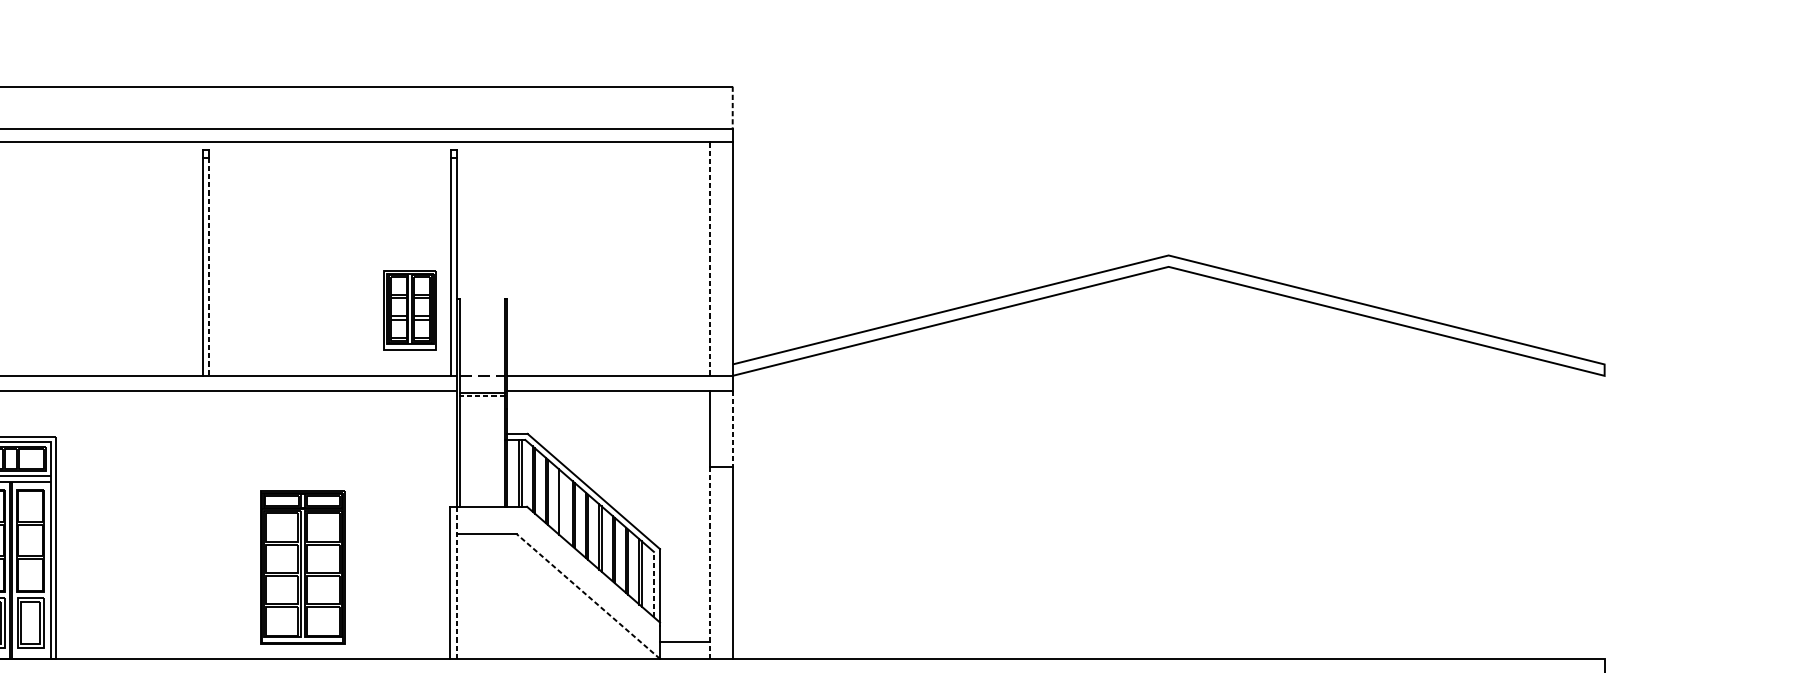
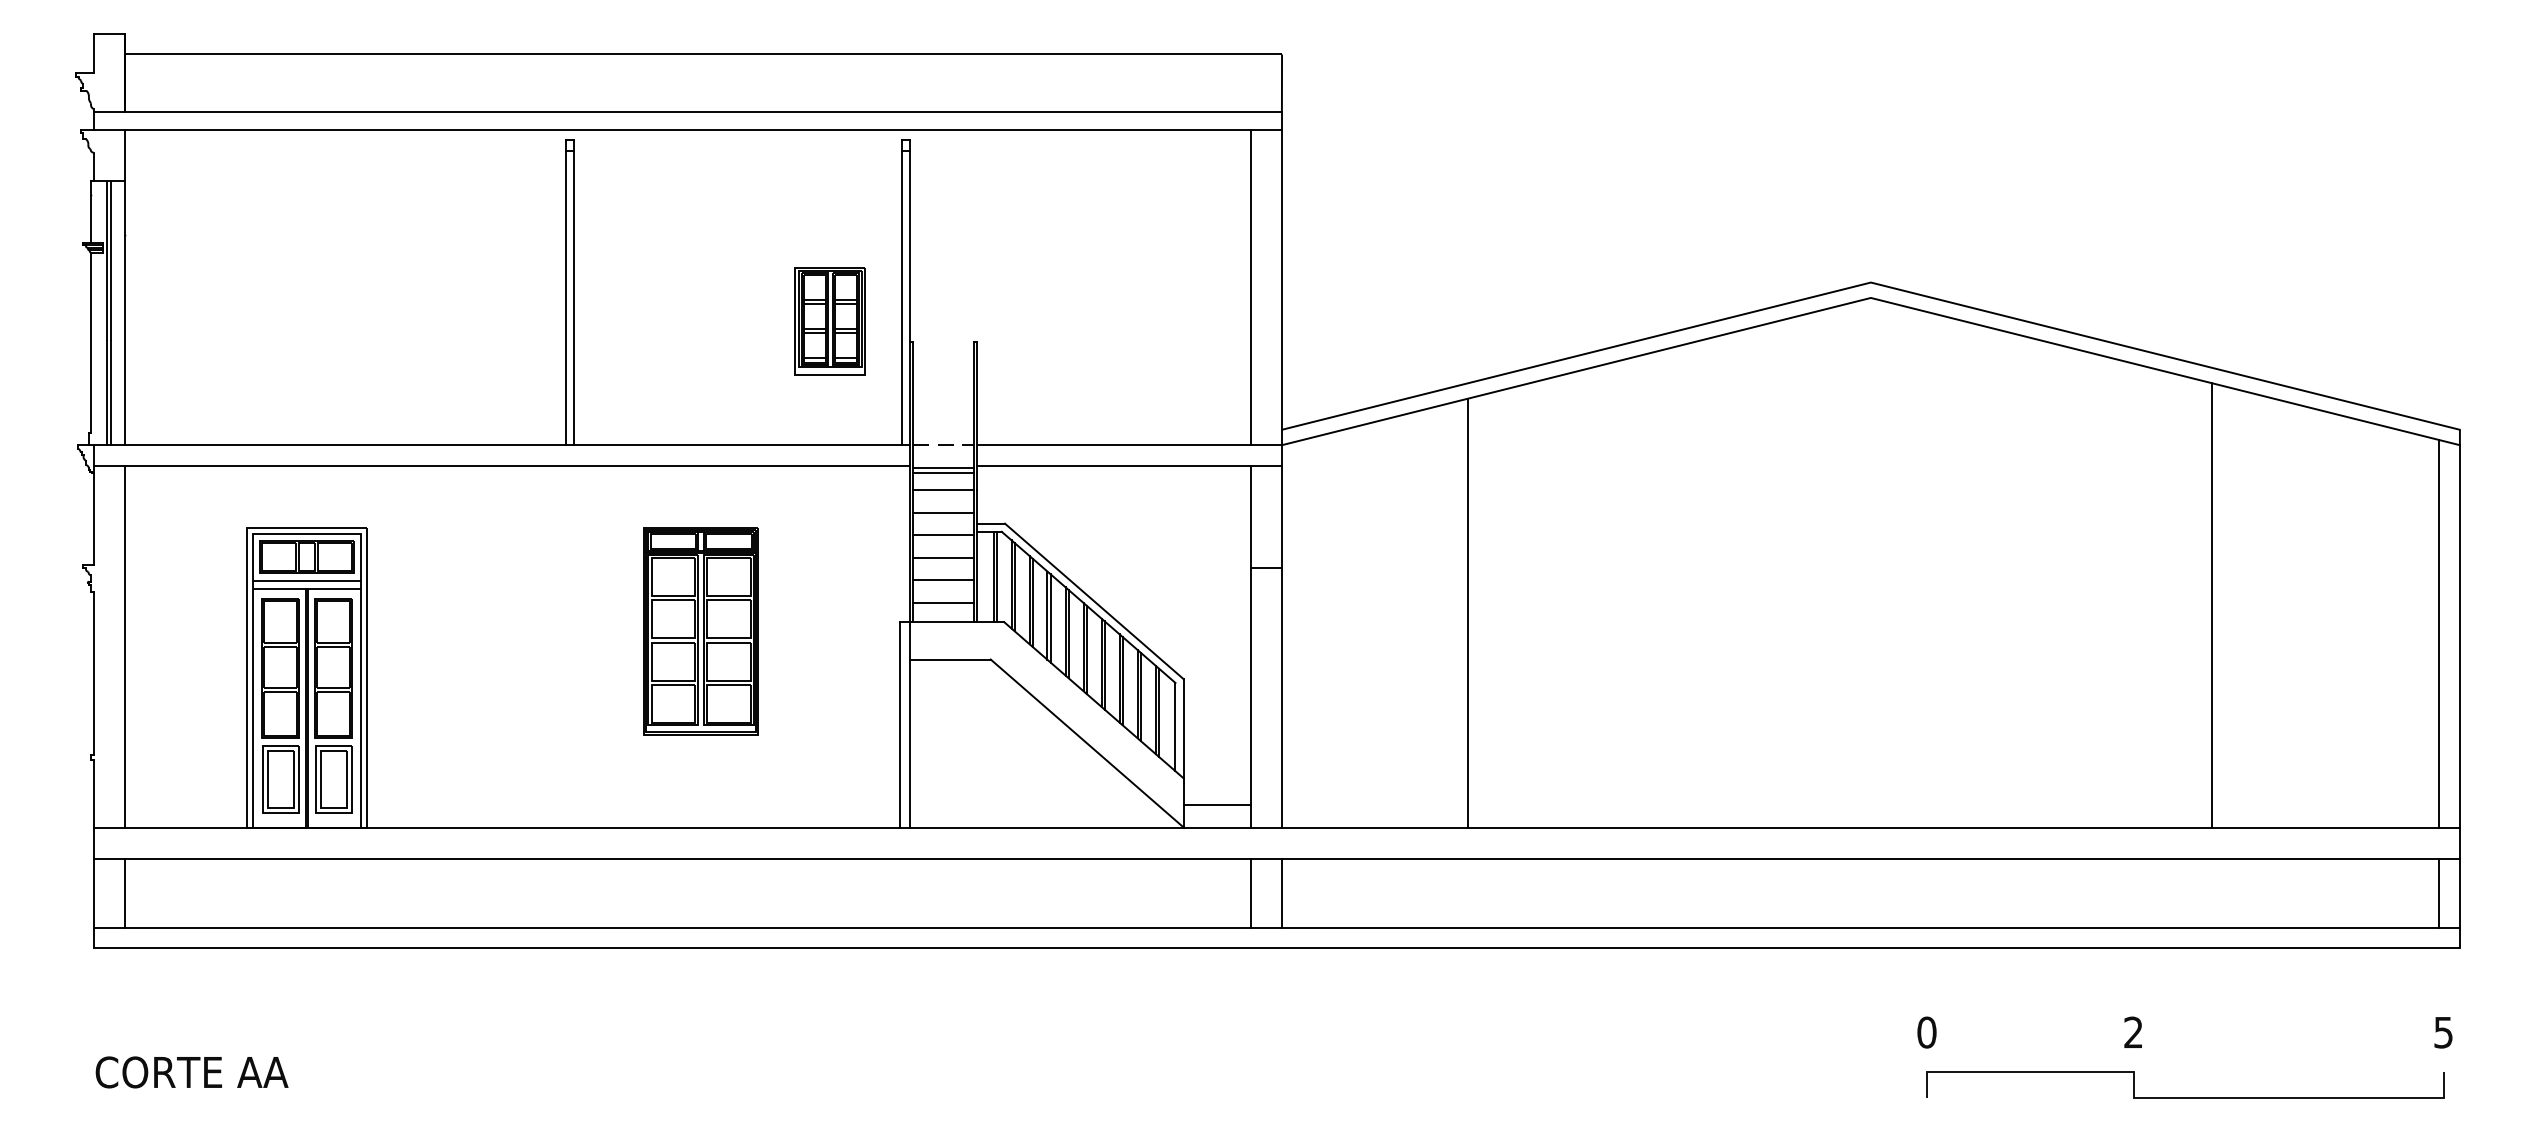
line: (732, 108) -> (1281, 83), dashed -> solid
line: (709, 259) -> (1250, 287), dashed -> solid
line: (209, 267) -> (574, 298), dashed -> solid
part: (409, 310) -> (829, 321), moved
line: (482, 396) -> (943, 472), dashed -> solid
line: (482, 409) -> (943, 490), added
line: (482, 425) -> (943, 512), added
line: (732, 429) -> (1281, 517), dashed -> solid
line: (482, 442) -> (943, 535), added
line: (482, 458) -> (943, 557), added
line: (482, 476) -> (943, 580), added
line: (482, 492) -> (943, 602), added
line: (1420, 494) -> (2211, 605), added
line: (870, 499) -> (1467, 612), added
line: (561, 504) -> (1050, 618), added
line: (1589, 515) -> (2439, 633), added
line: (1604, 517) -> (2459, 636), added
line: (709, 562) -> (1250, 697), dashed -> solid
part: (302, 567) -> (700, 631), moved
line: (457, 583) -> (909, 725), dashed -> solid
line: (653, 584) -> (1175, 726), dashed -> solid
line: (588, 596) -> (1087, 743), dashed -> solid

